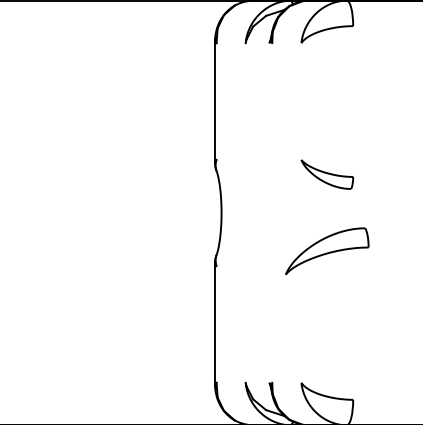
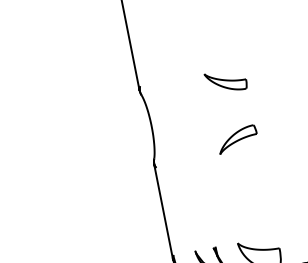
part: (327, 251) -> (237, 139), size x0.62

